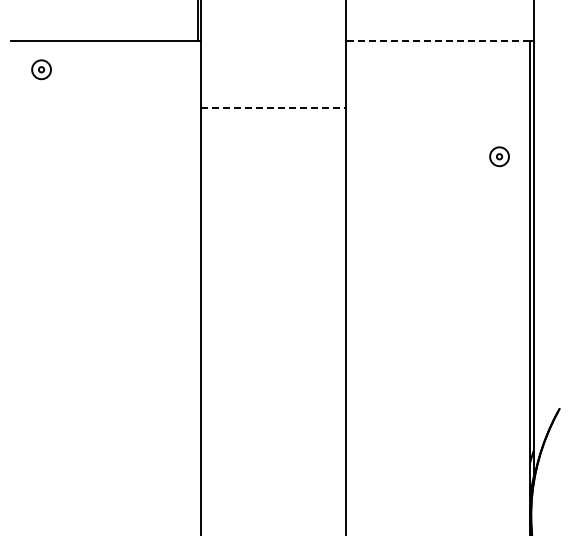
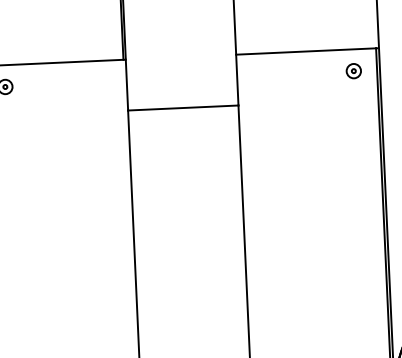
line: (438, 41) -> (306, 51), dashed -> solid
line: (273, 107) -> (183, 107), dashed -> solid
part: (499, 156) -> (353, 70), moved

